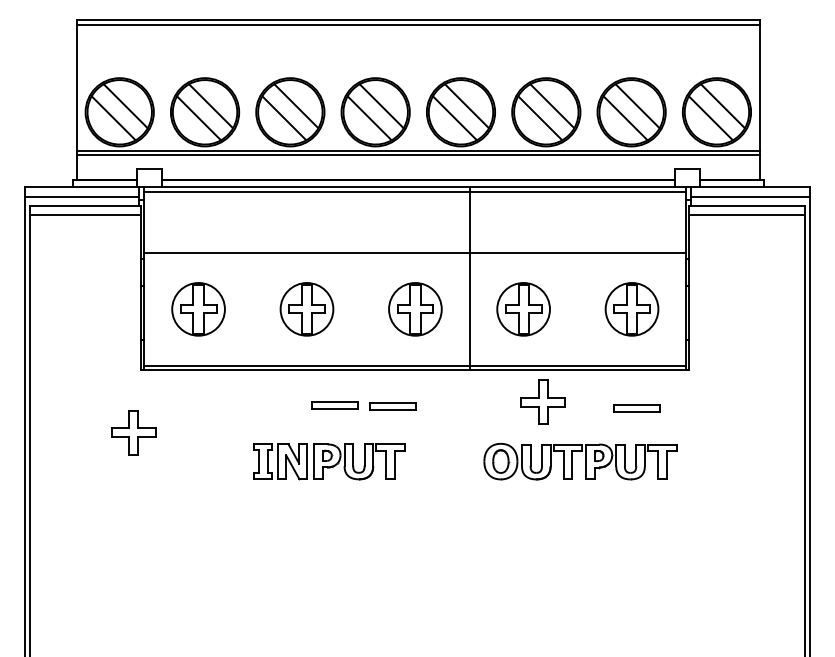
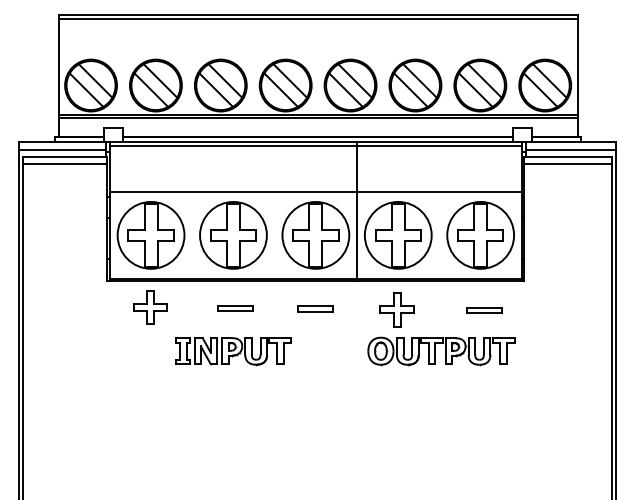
part: (198, 309) -> (150, 235), size x1.67
part: (306, 309) -> (233, 235), size x1.67
part: (415, 309) -> (315, 235), size x1.67
part: (523, 309) -> (398, 235), size x1.67
part: (631, 309) -> (480, 235), size x1.67
part: (542, 401) -> (396, 309), moved
part: (334, 405) -> (235, 308), moved
part: (392, 406) -> (314, 309), moved
part: (133, 432) -> (150, 307), moved
part: (329, 461) -> (233, 351), moved

